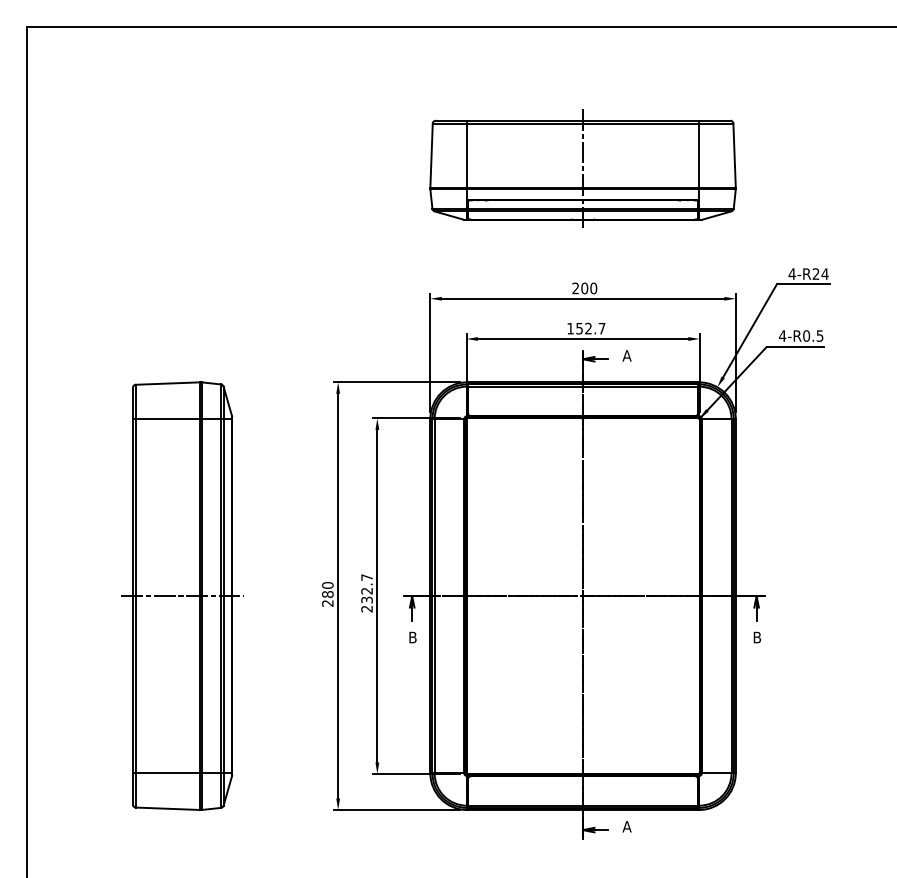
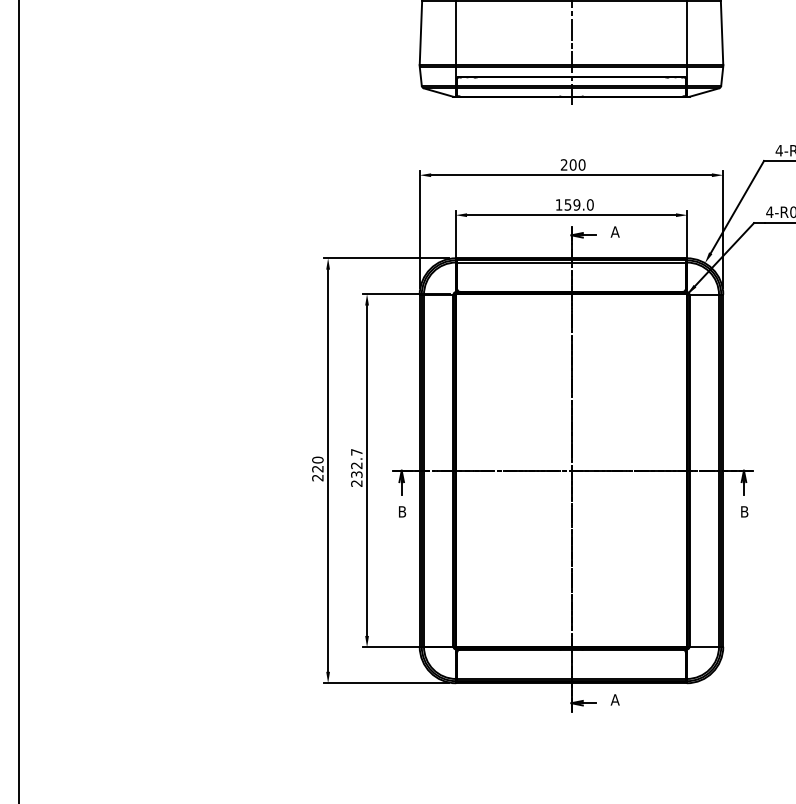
text: (595, 328) -> (583, 204), 152.7 -> 159.0
text: (327, 594) -> (317, 469), 280 -> 220
part: (182, 595) -> (173, 470), removed

